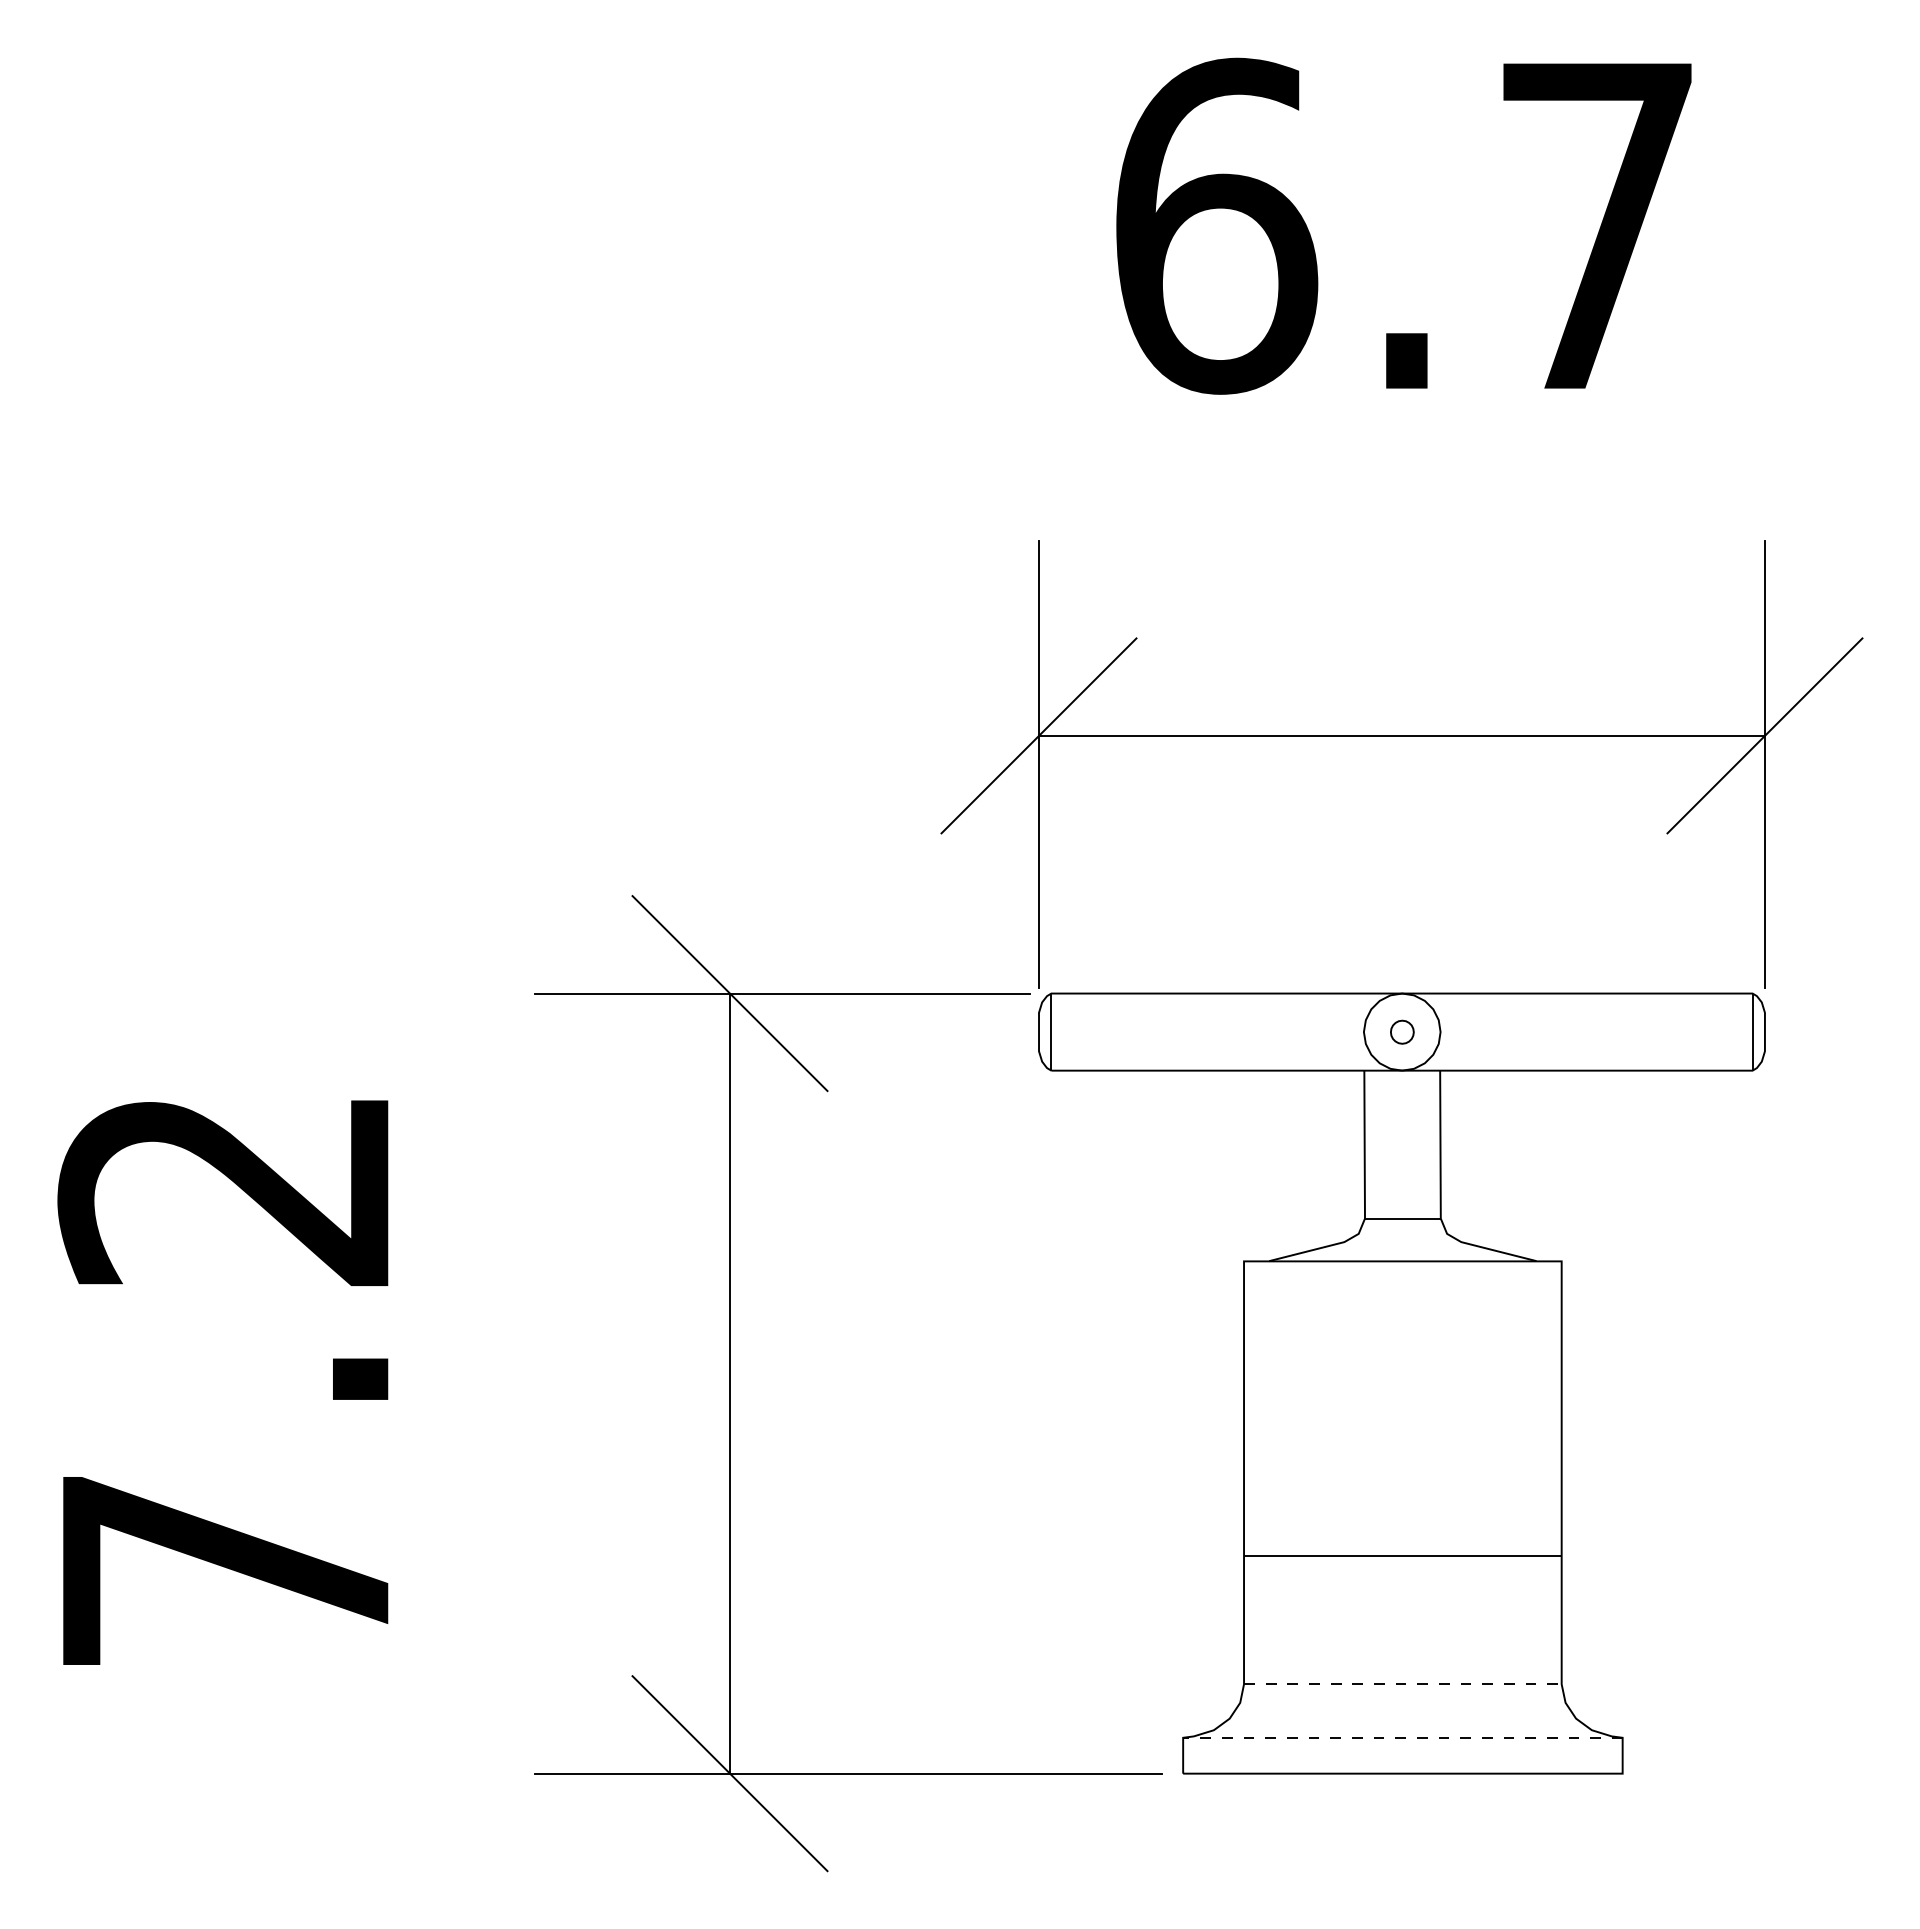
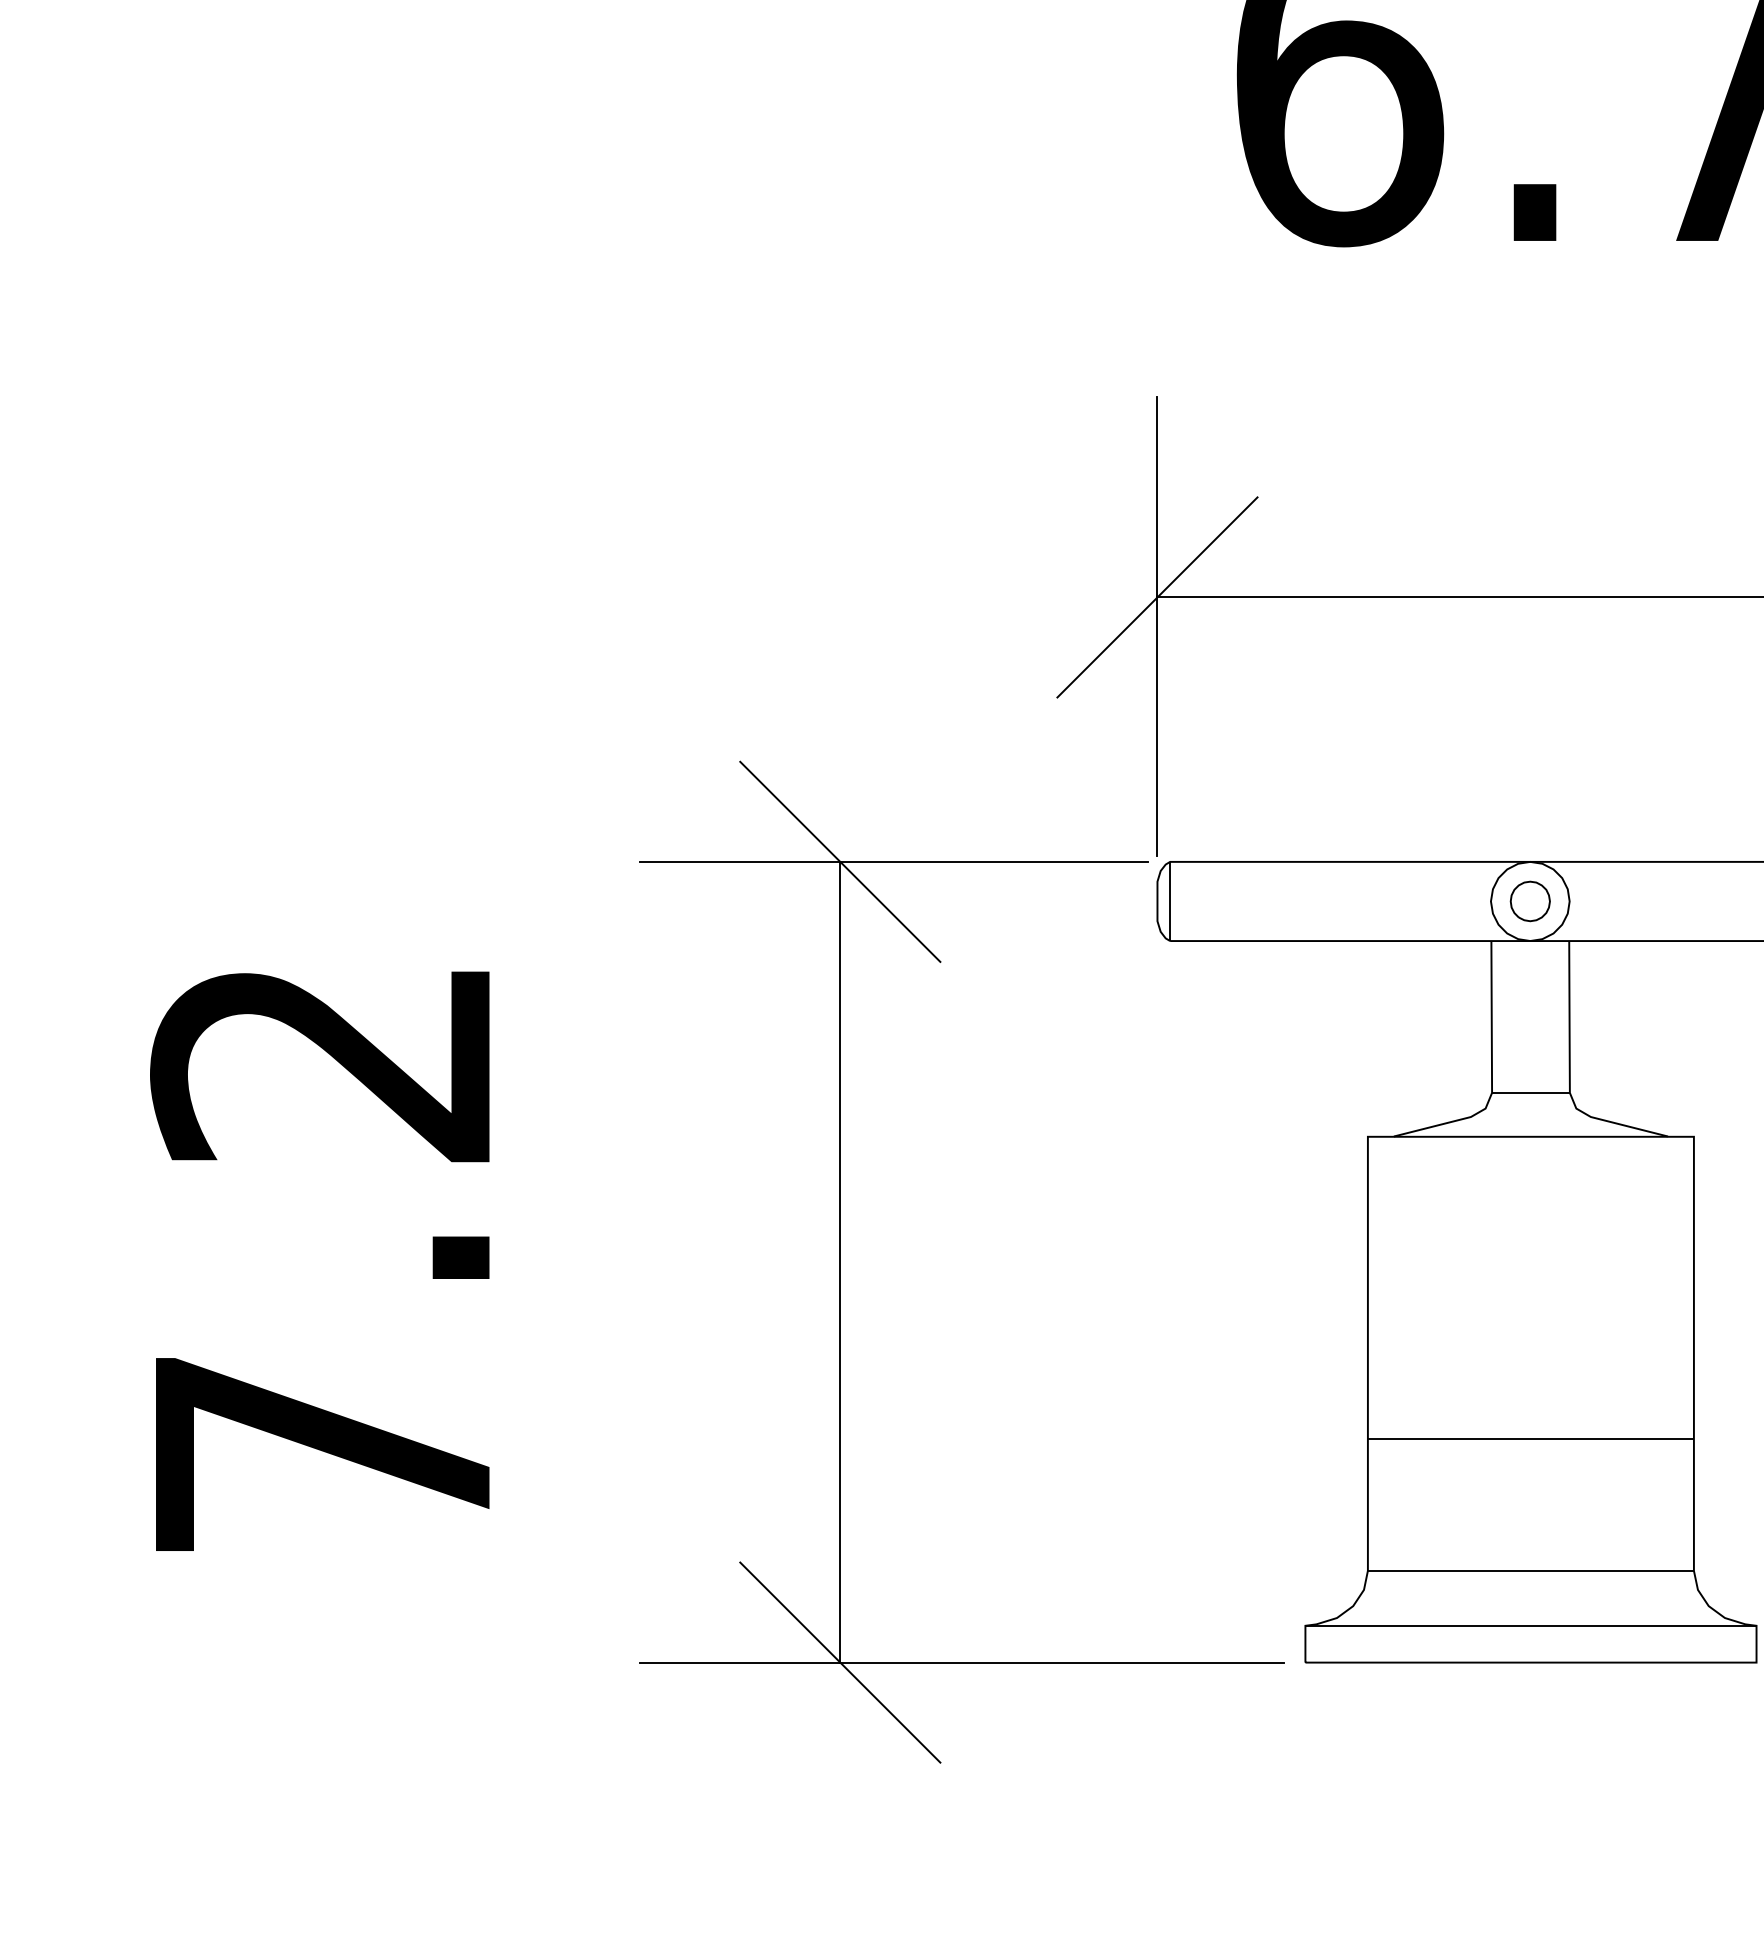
part: (1402, 1032) -> (1530, 901), size x1.67
line: (1402, 1684) -> (1530, 1571), dashed -> solid
line: (1402, 1737) -> (1530, 1625), dashed -> solid

